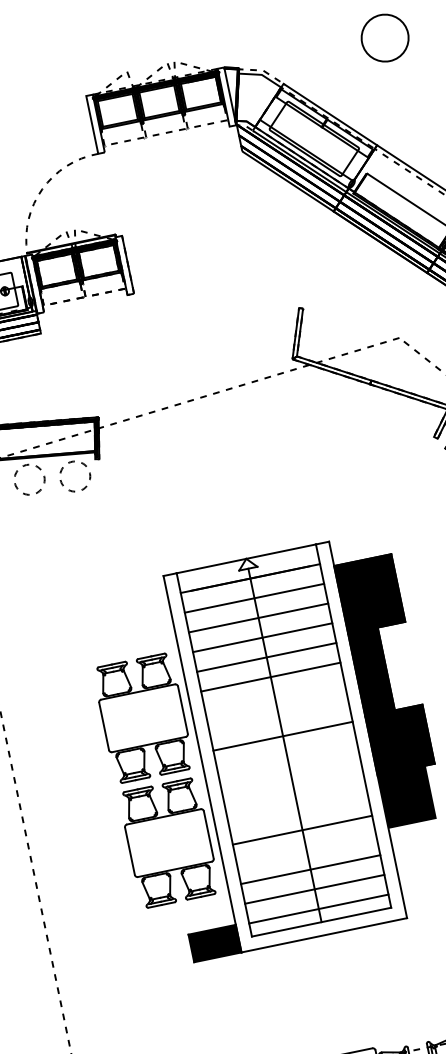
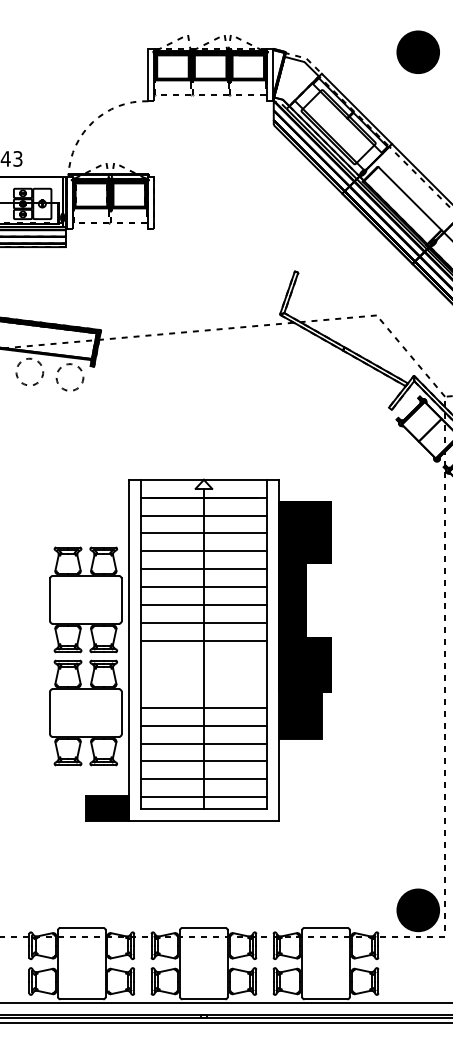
fill: (385, 38) -> (418, 52), added
line: (274, 696) -> (203, 604), added
line: (278, 716) -> (203, 622), added
line: (297, 810) -> (203, 707), added
line: (306, 849) -> (203, 743), added

